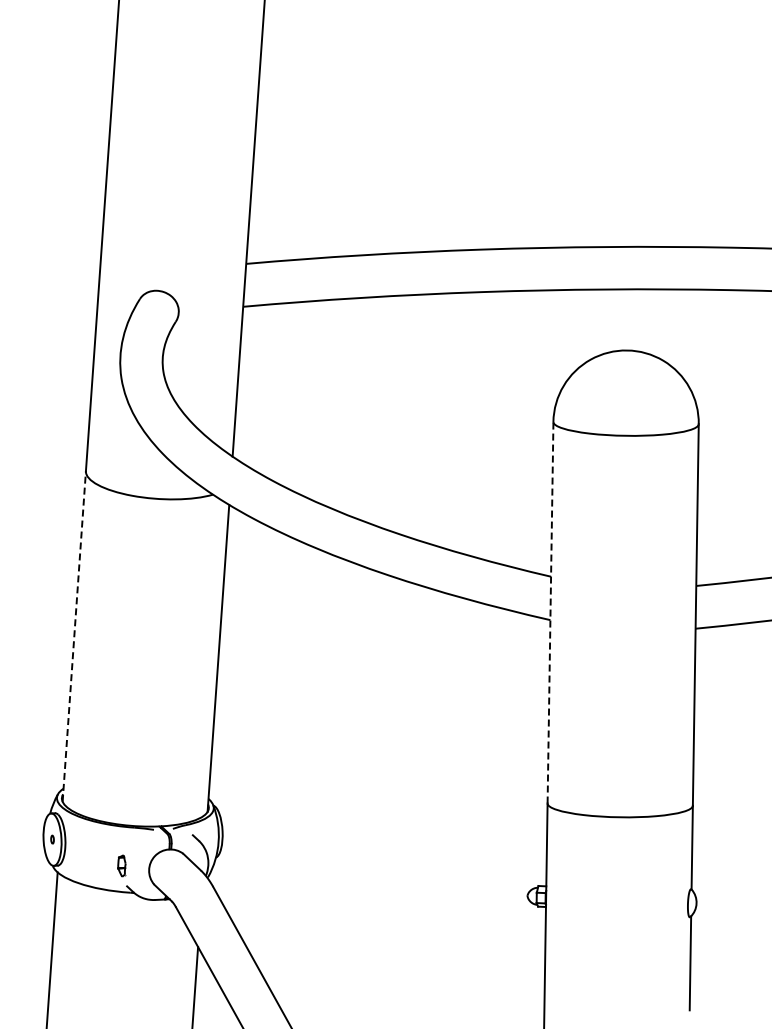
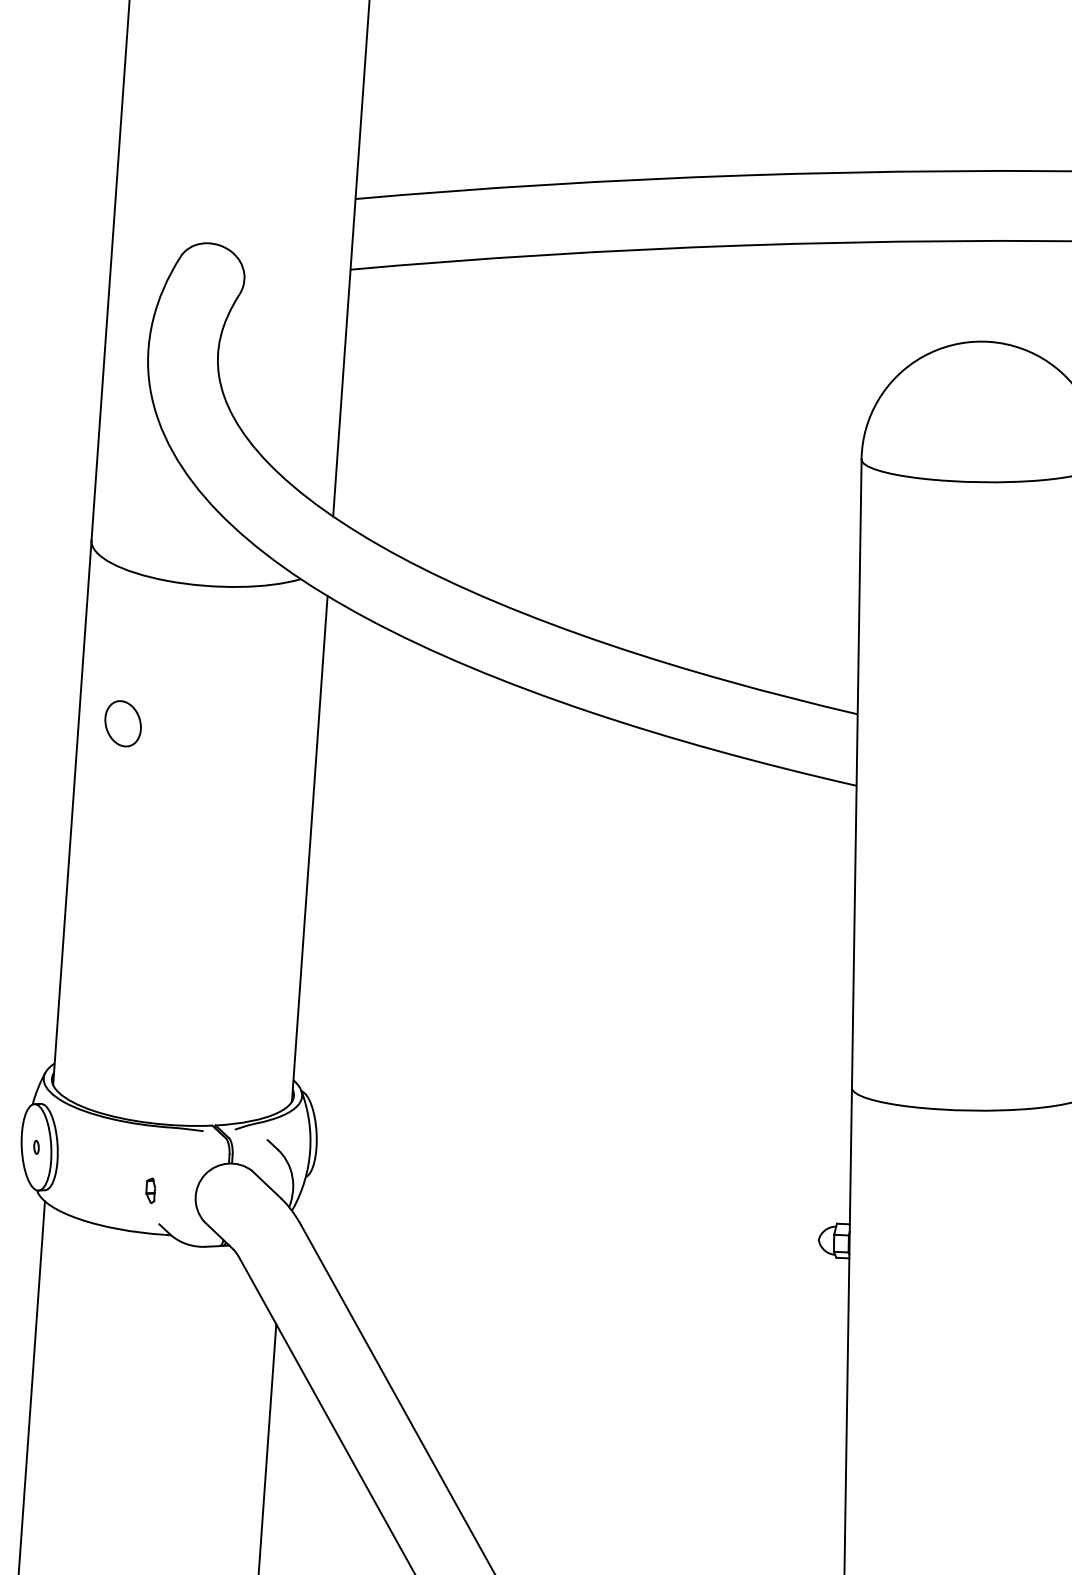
part: (104, 582) -> (122, 723), added
line: (550, 612) -> (856, 773), dashed -> solid
line: (74, 636) -> (72, 812), dashed -> solid
part: (121, 865) -> (150, 1189), size x0.71

